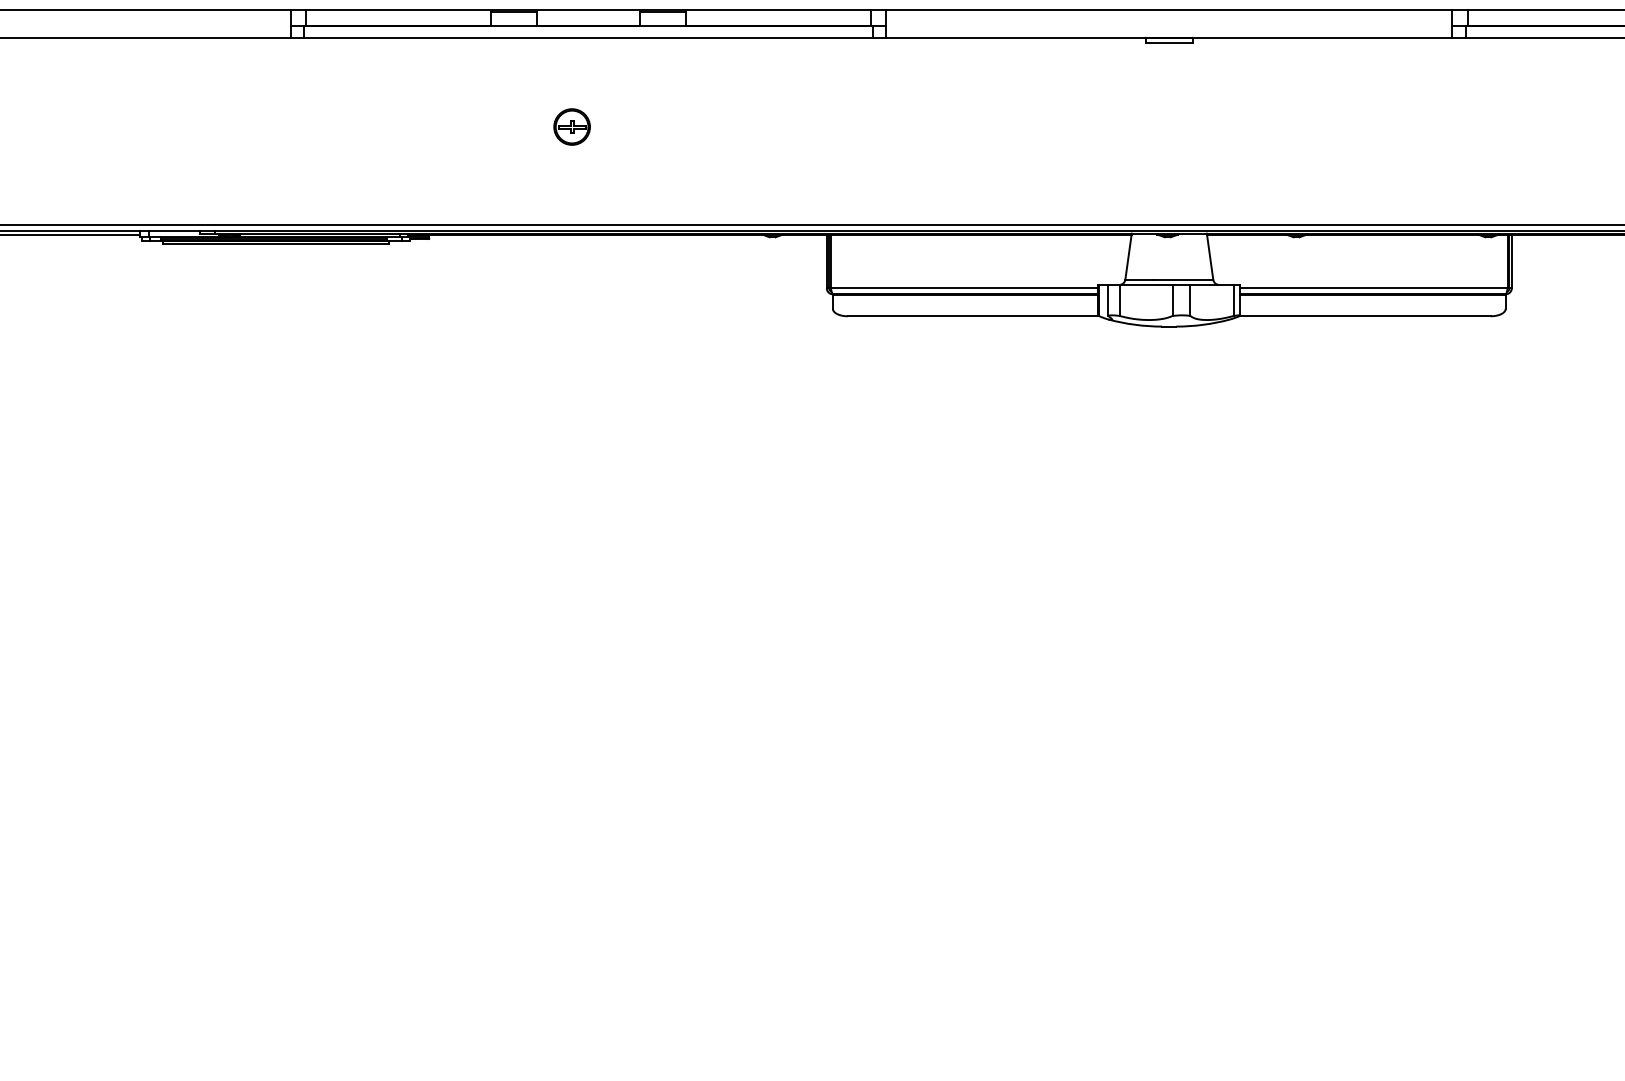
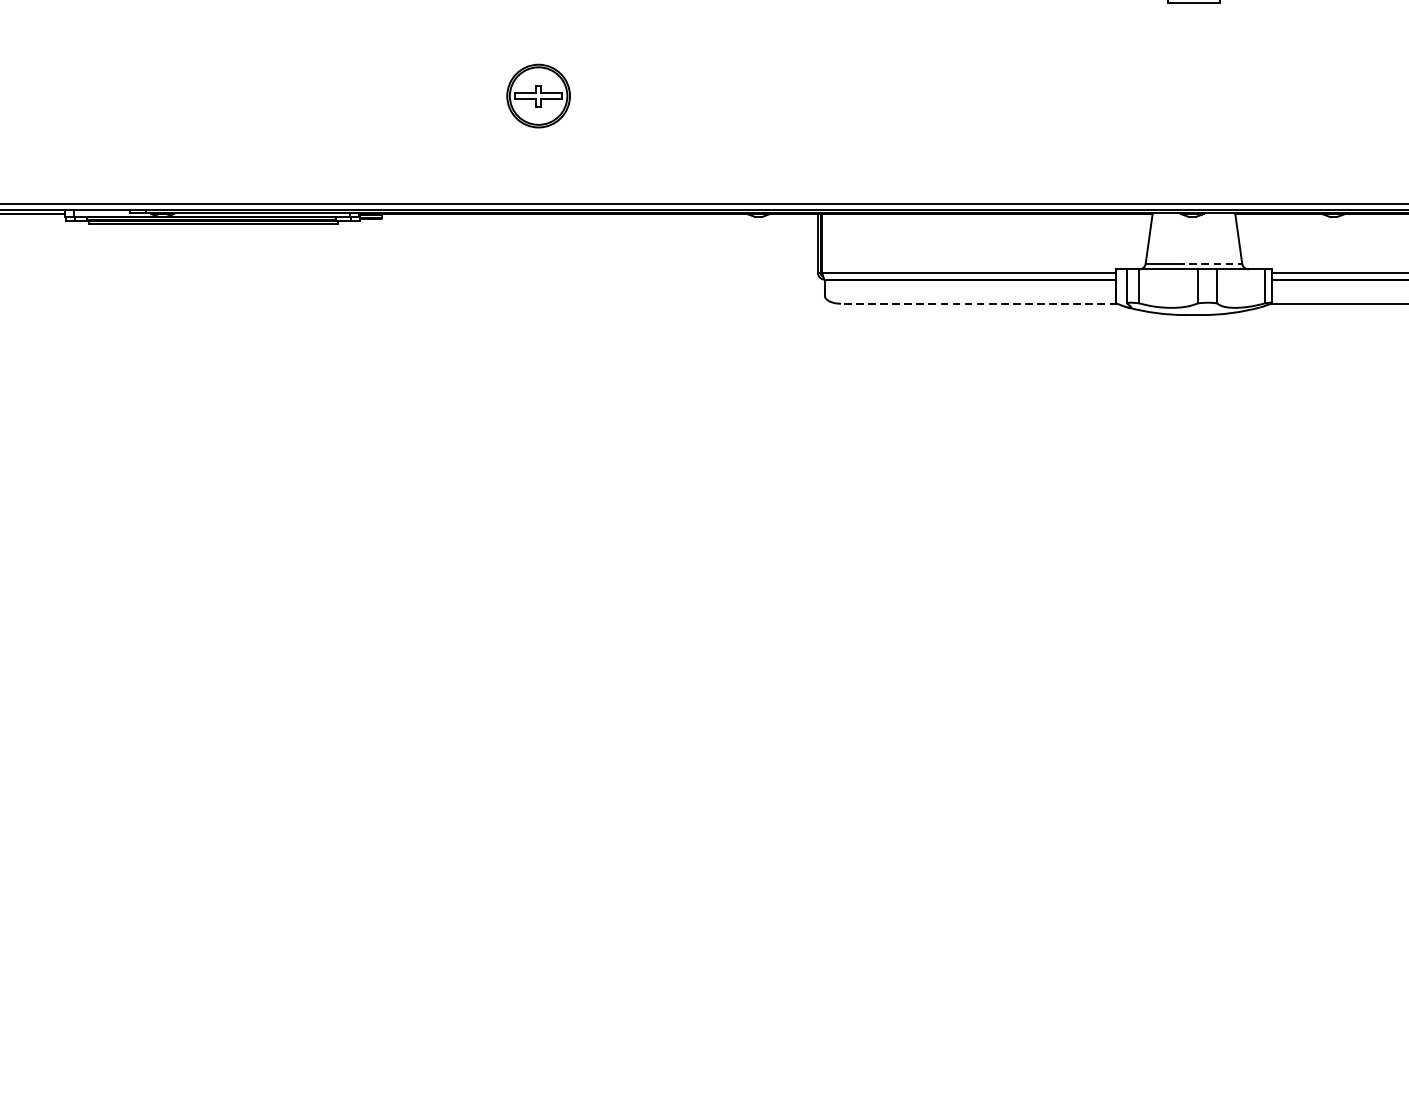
part: (571, 126) -> (537, 95), size x1.6
line: (1183, 279) -> (1209, 263), solid -> dashed
line: (973, 316) -> (979, 304), solid -> dashed

